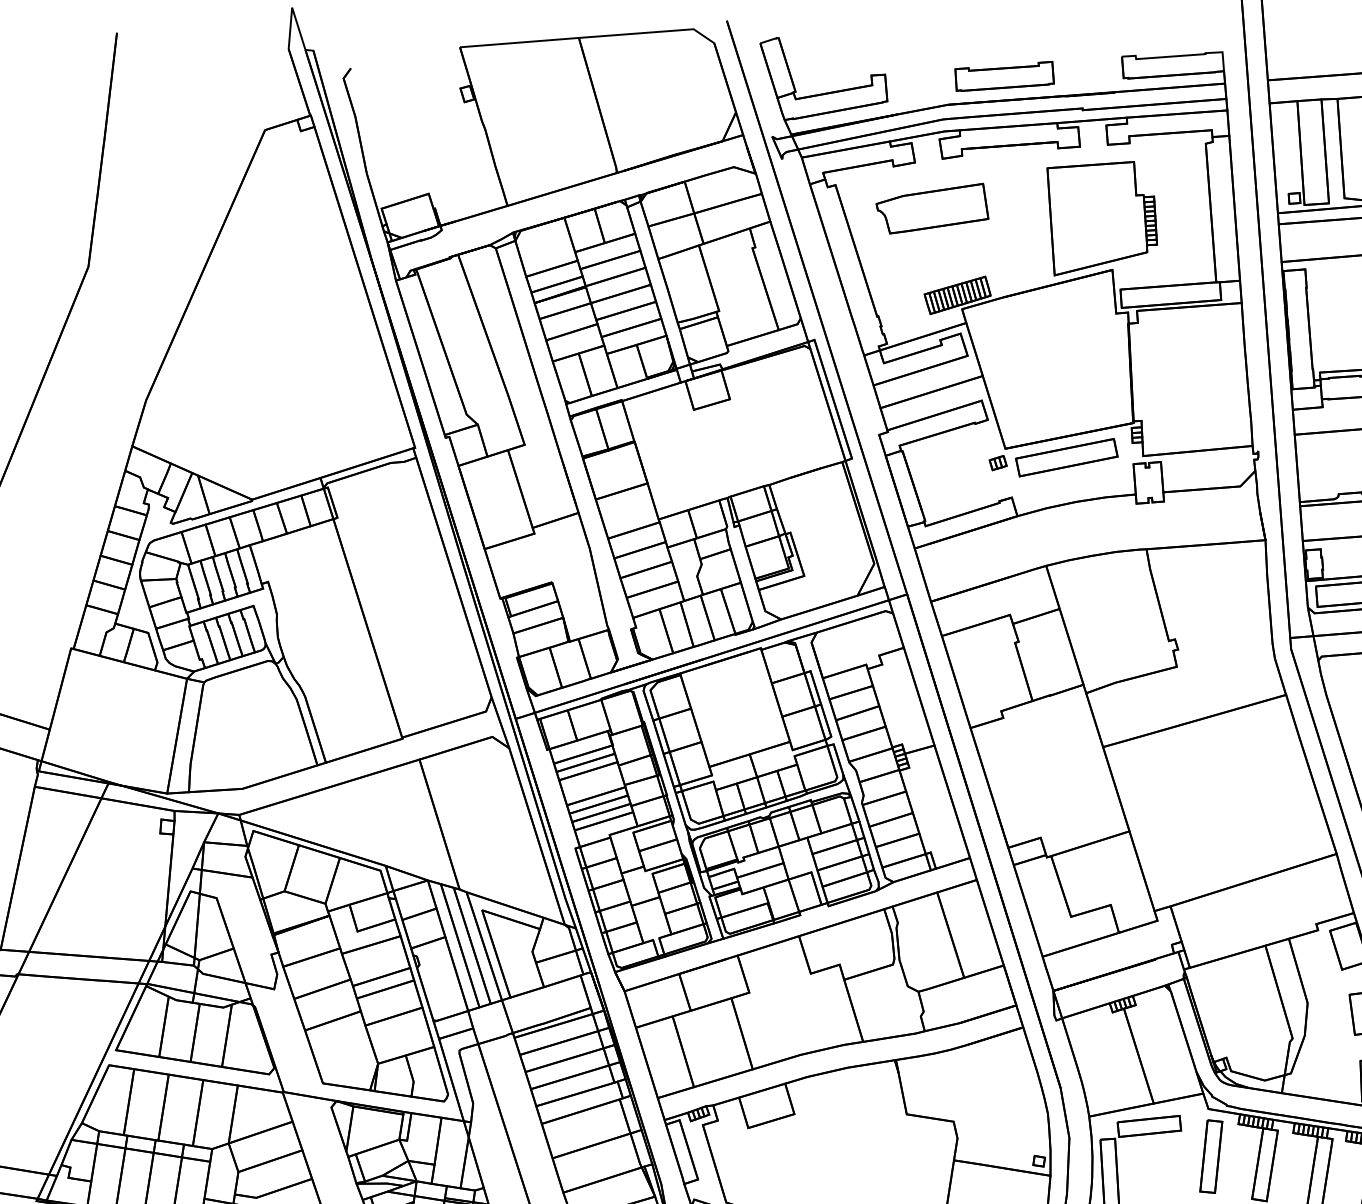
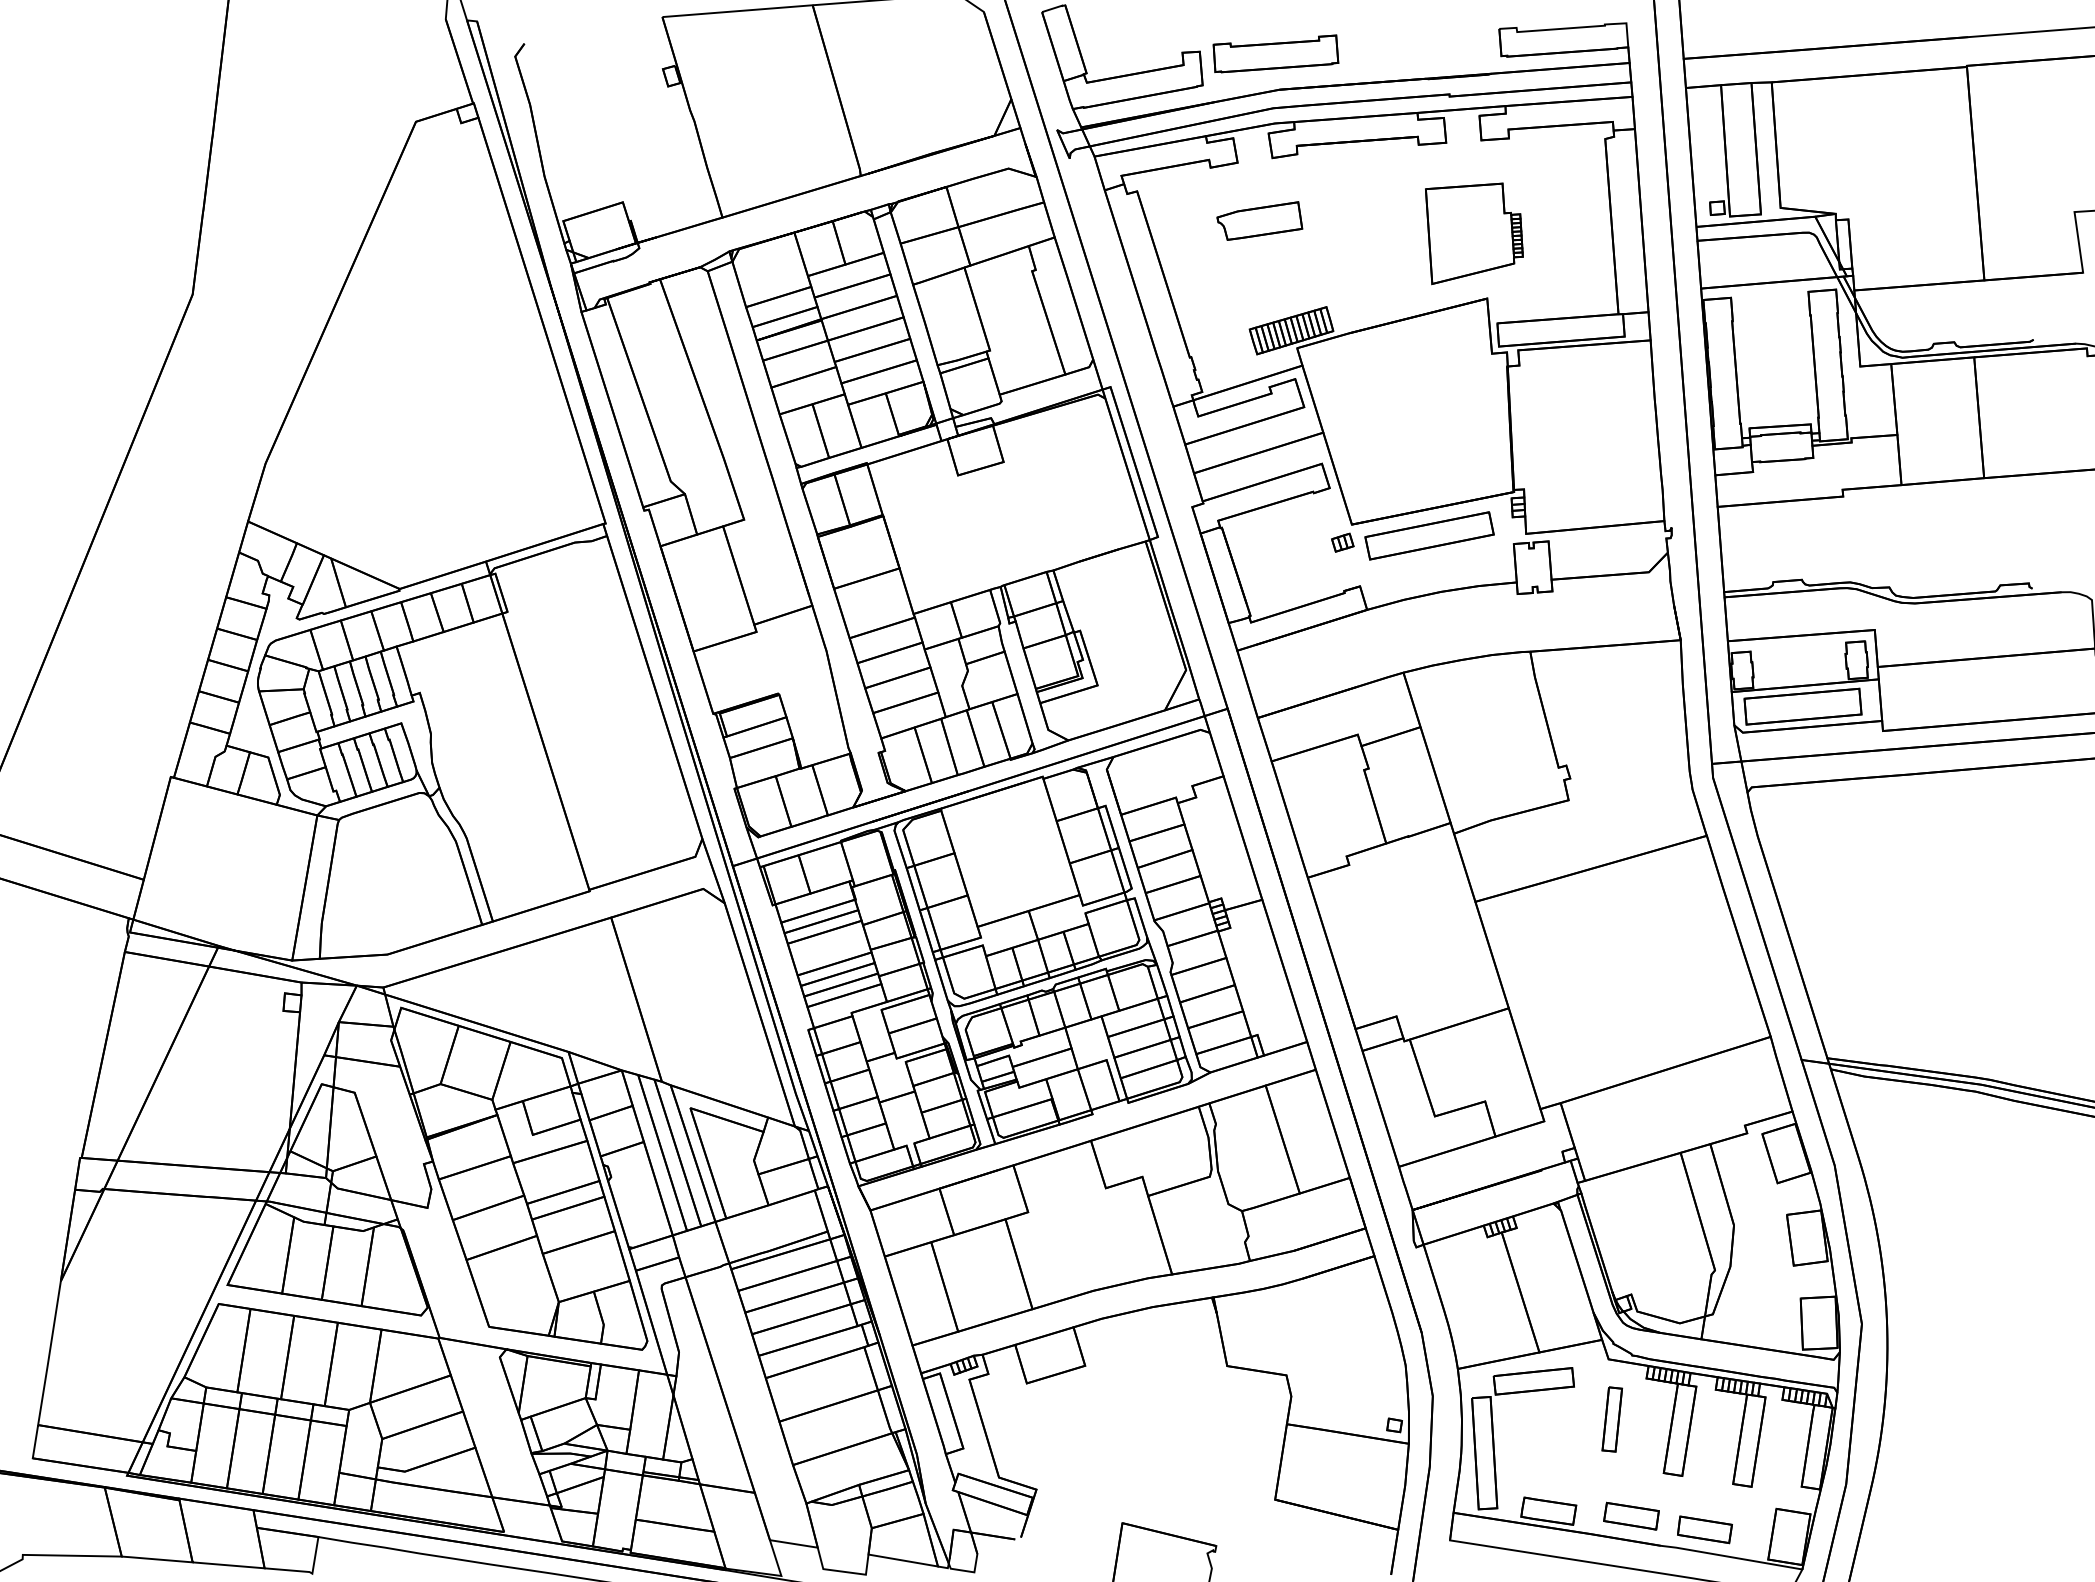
part: (1004, 76) -> (1275, 53), moved
part: (932, 208) -> (1259, 220), size x0.6
part: (1102, 218) -> (1474, 233), size x0.7
part: (1211, 1156) -> (1612, 1419), size x0.7

